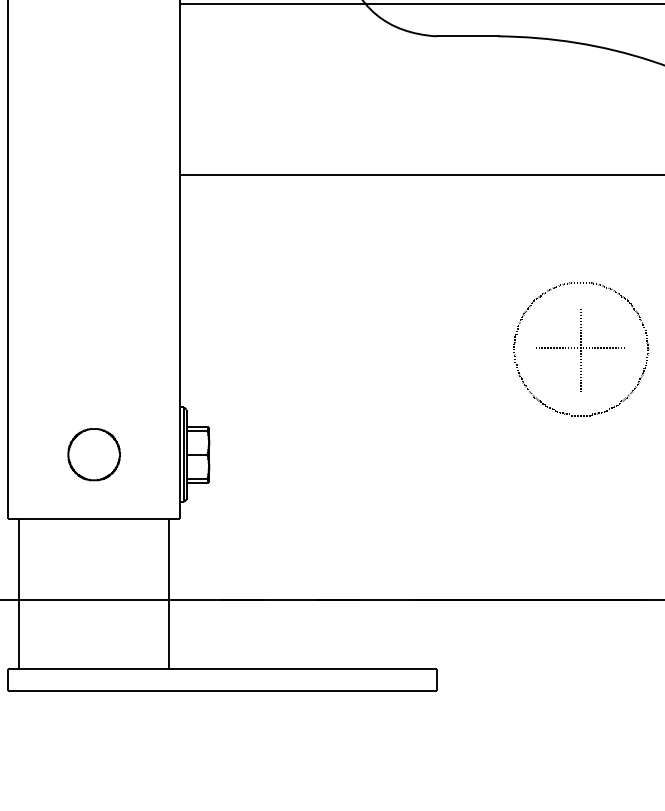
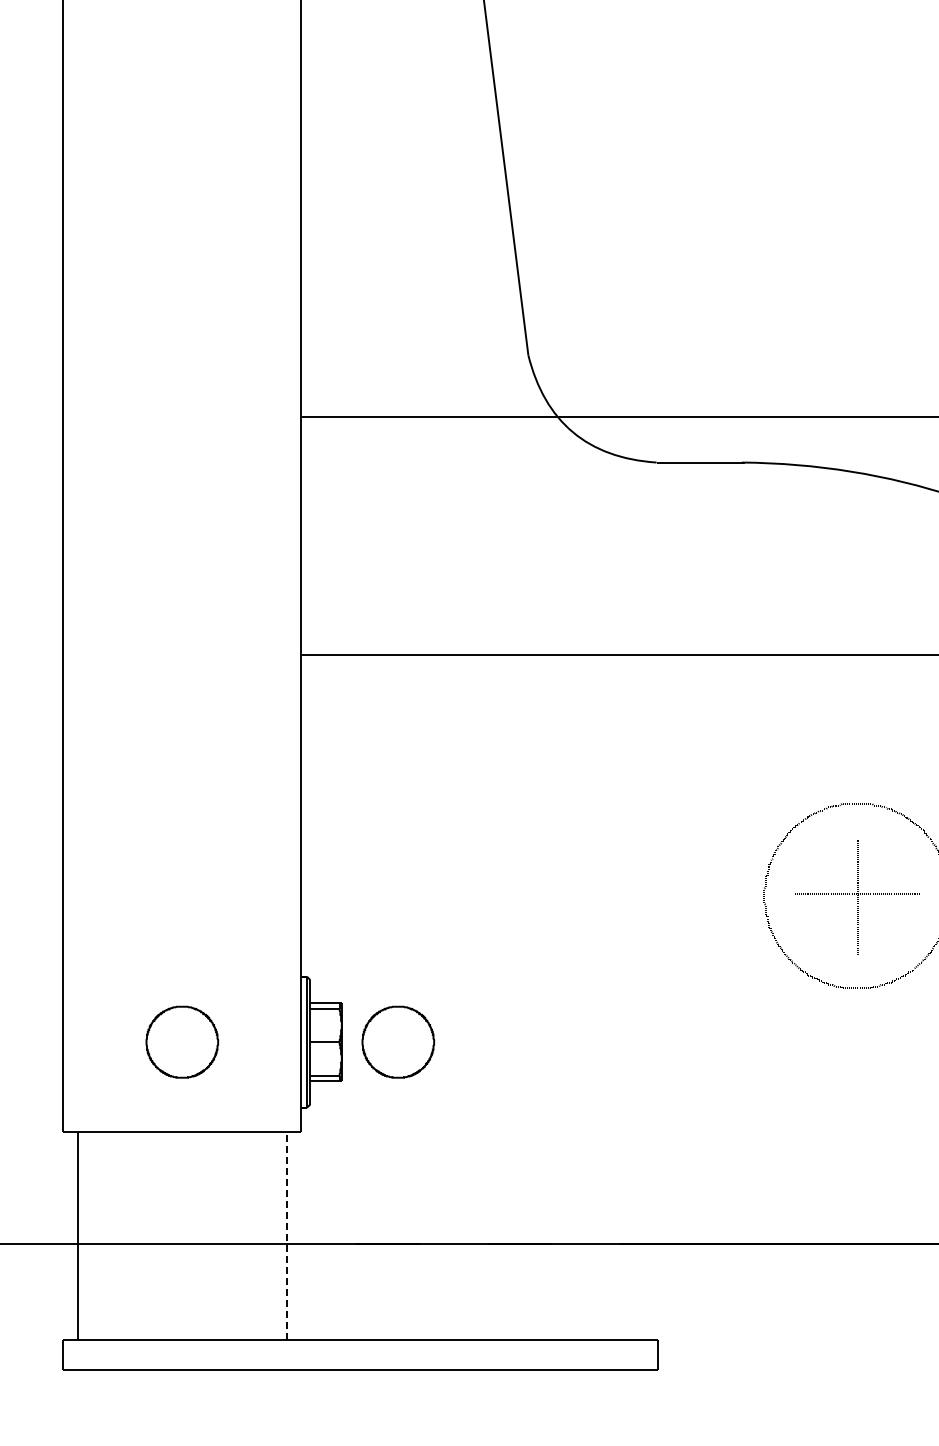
part: (250, 454) -> (398, 1041), added
line: (169, 594) -> (286, 1235), solid -> dashed

